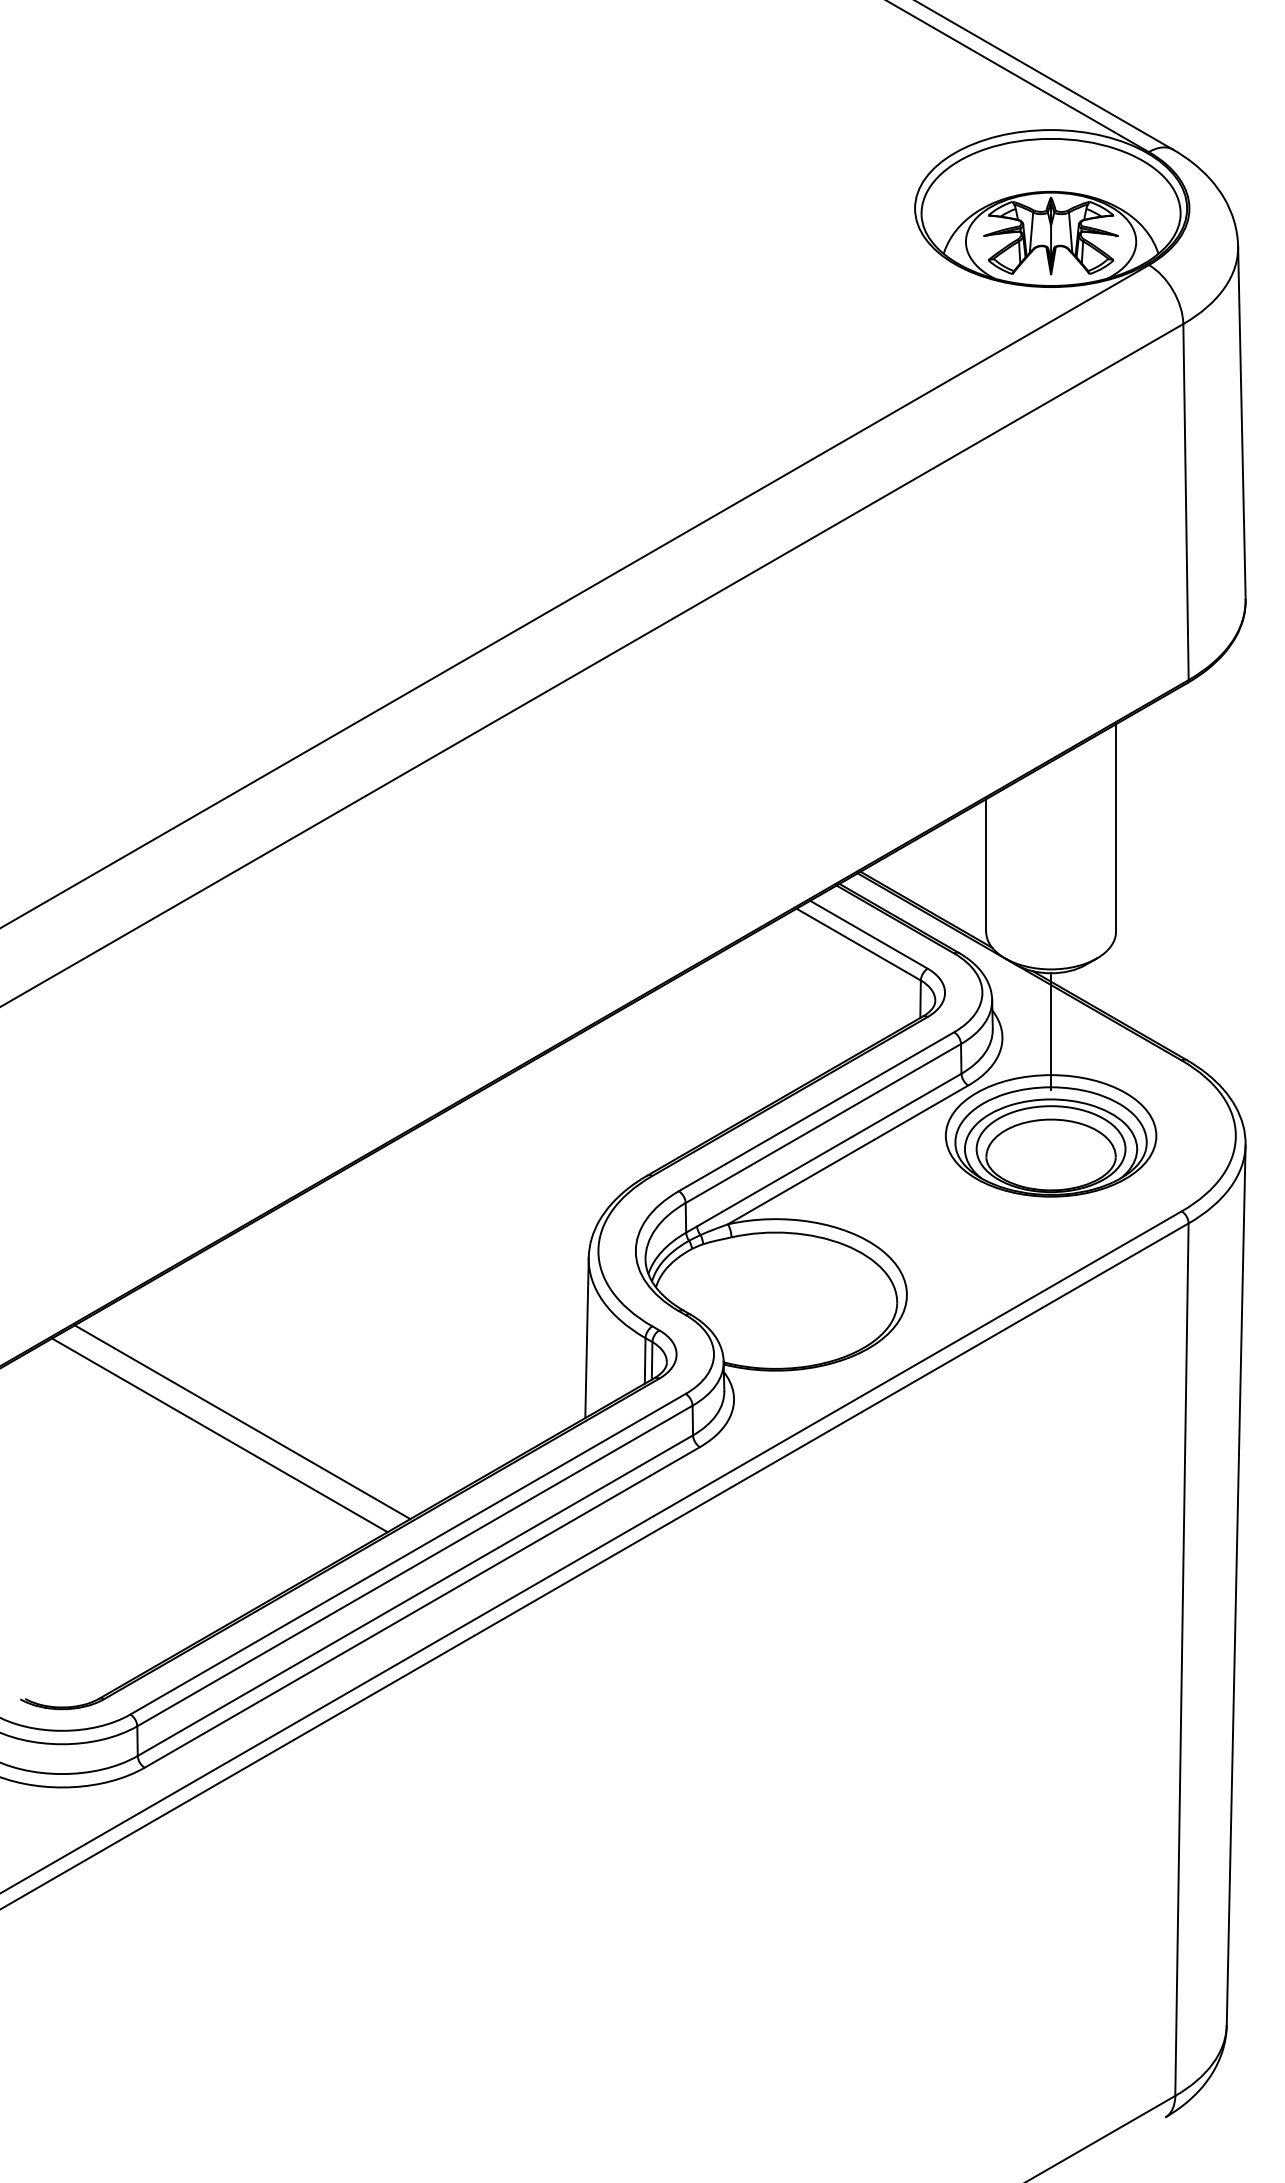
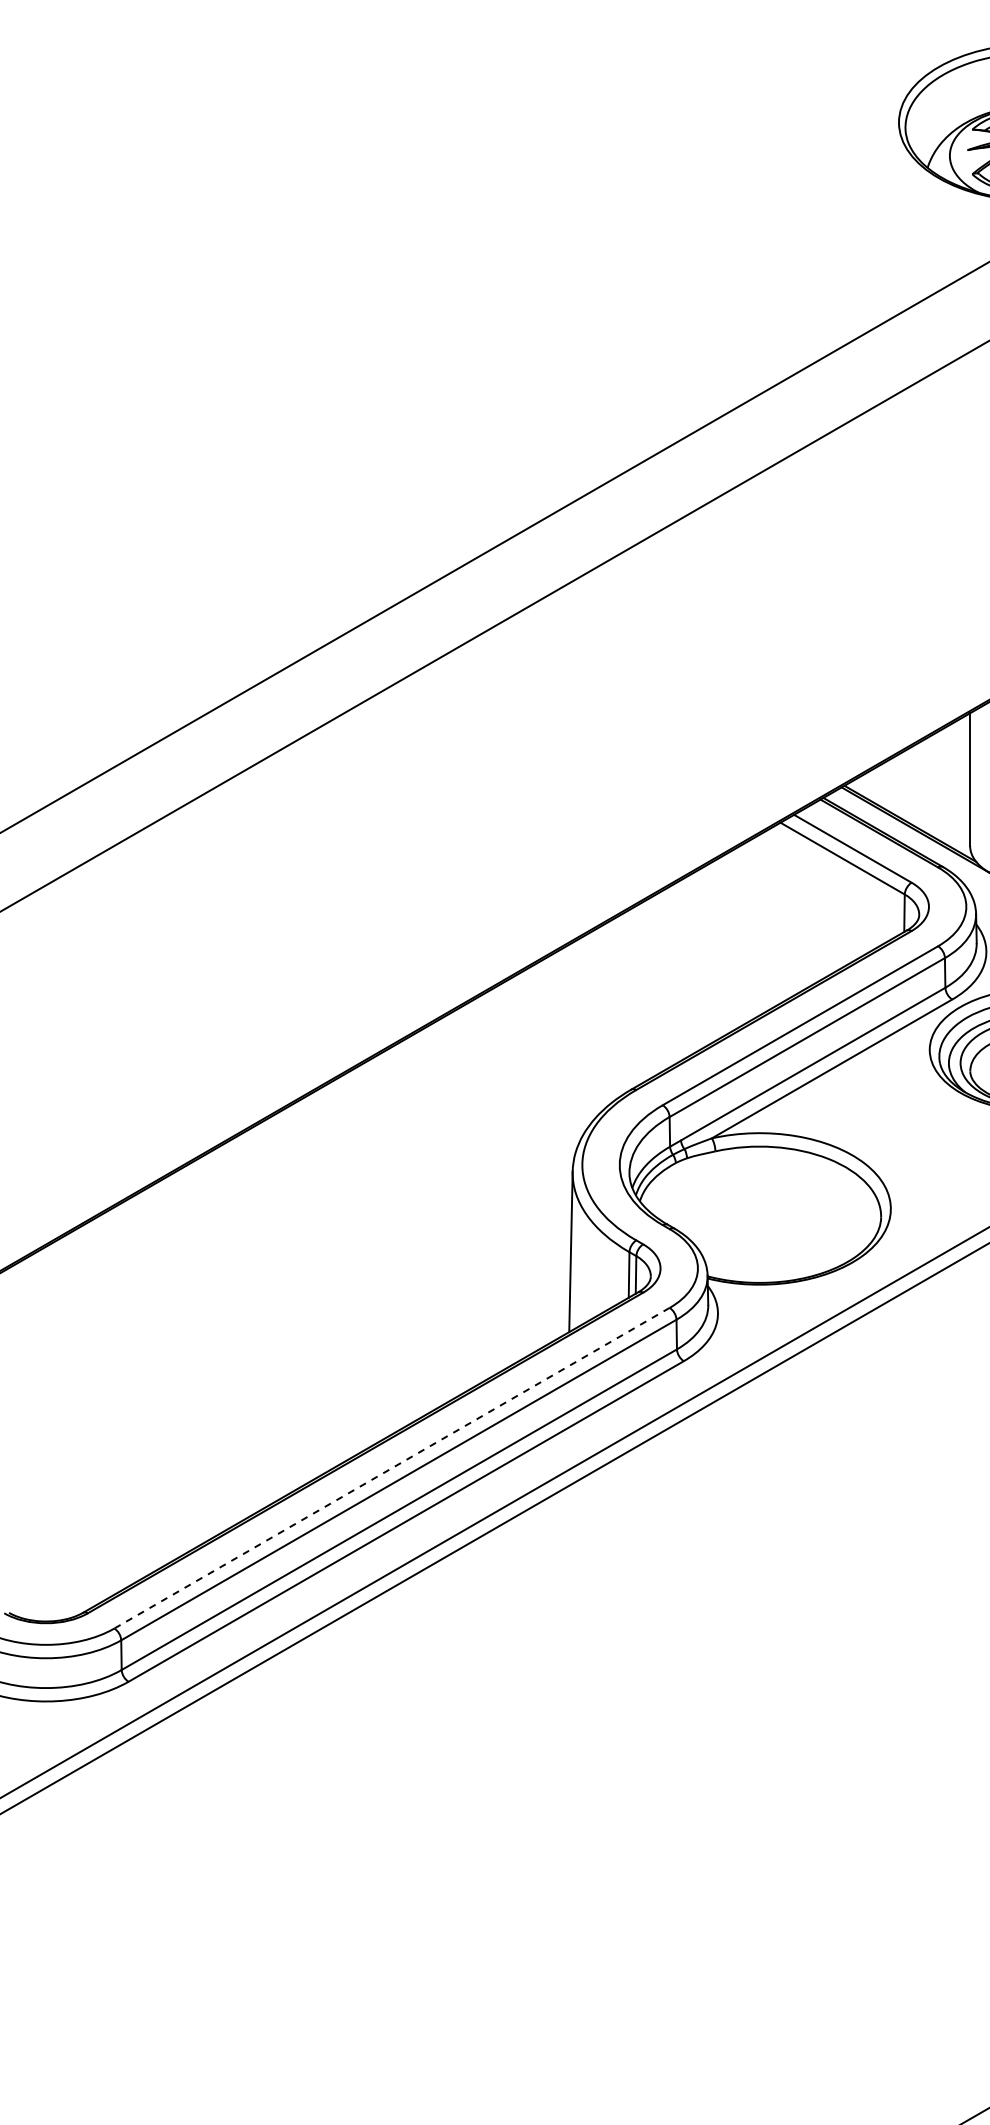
line: (242, 1422) -> (226, 1336), removed
line: (219, 1435) -> (203, 1349), removed
line: (408, 1554) -> (392, 1468), solid -> dashed

